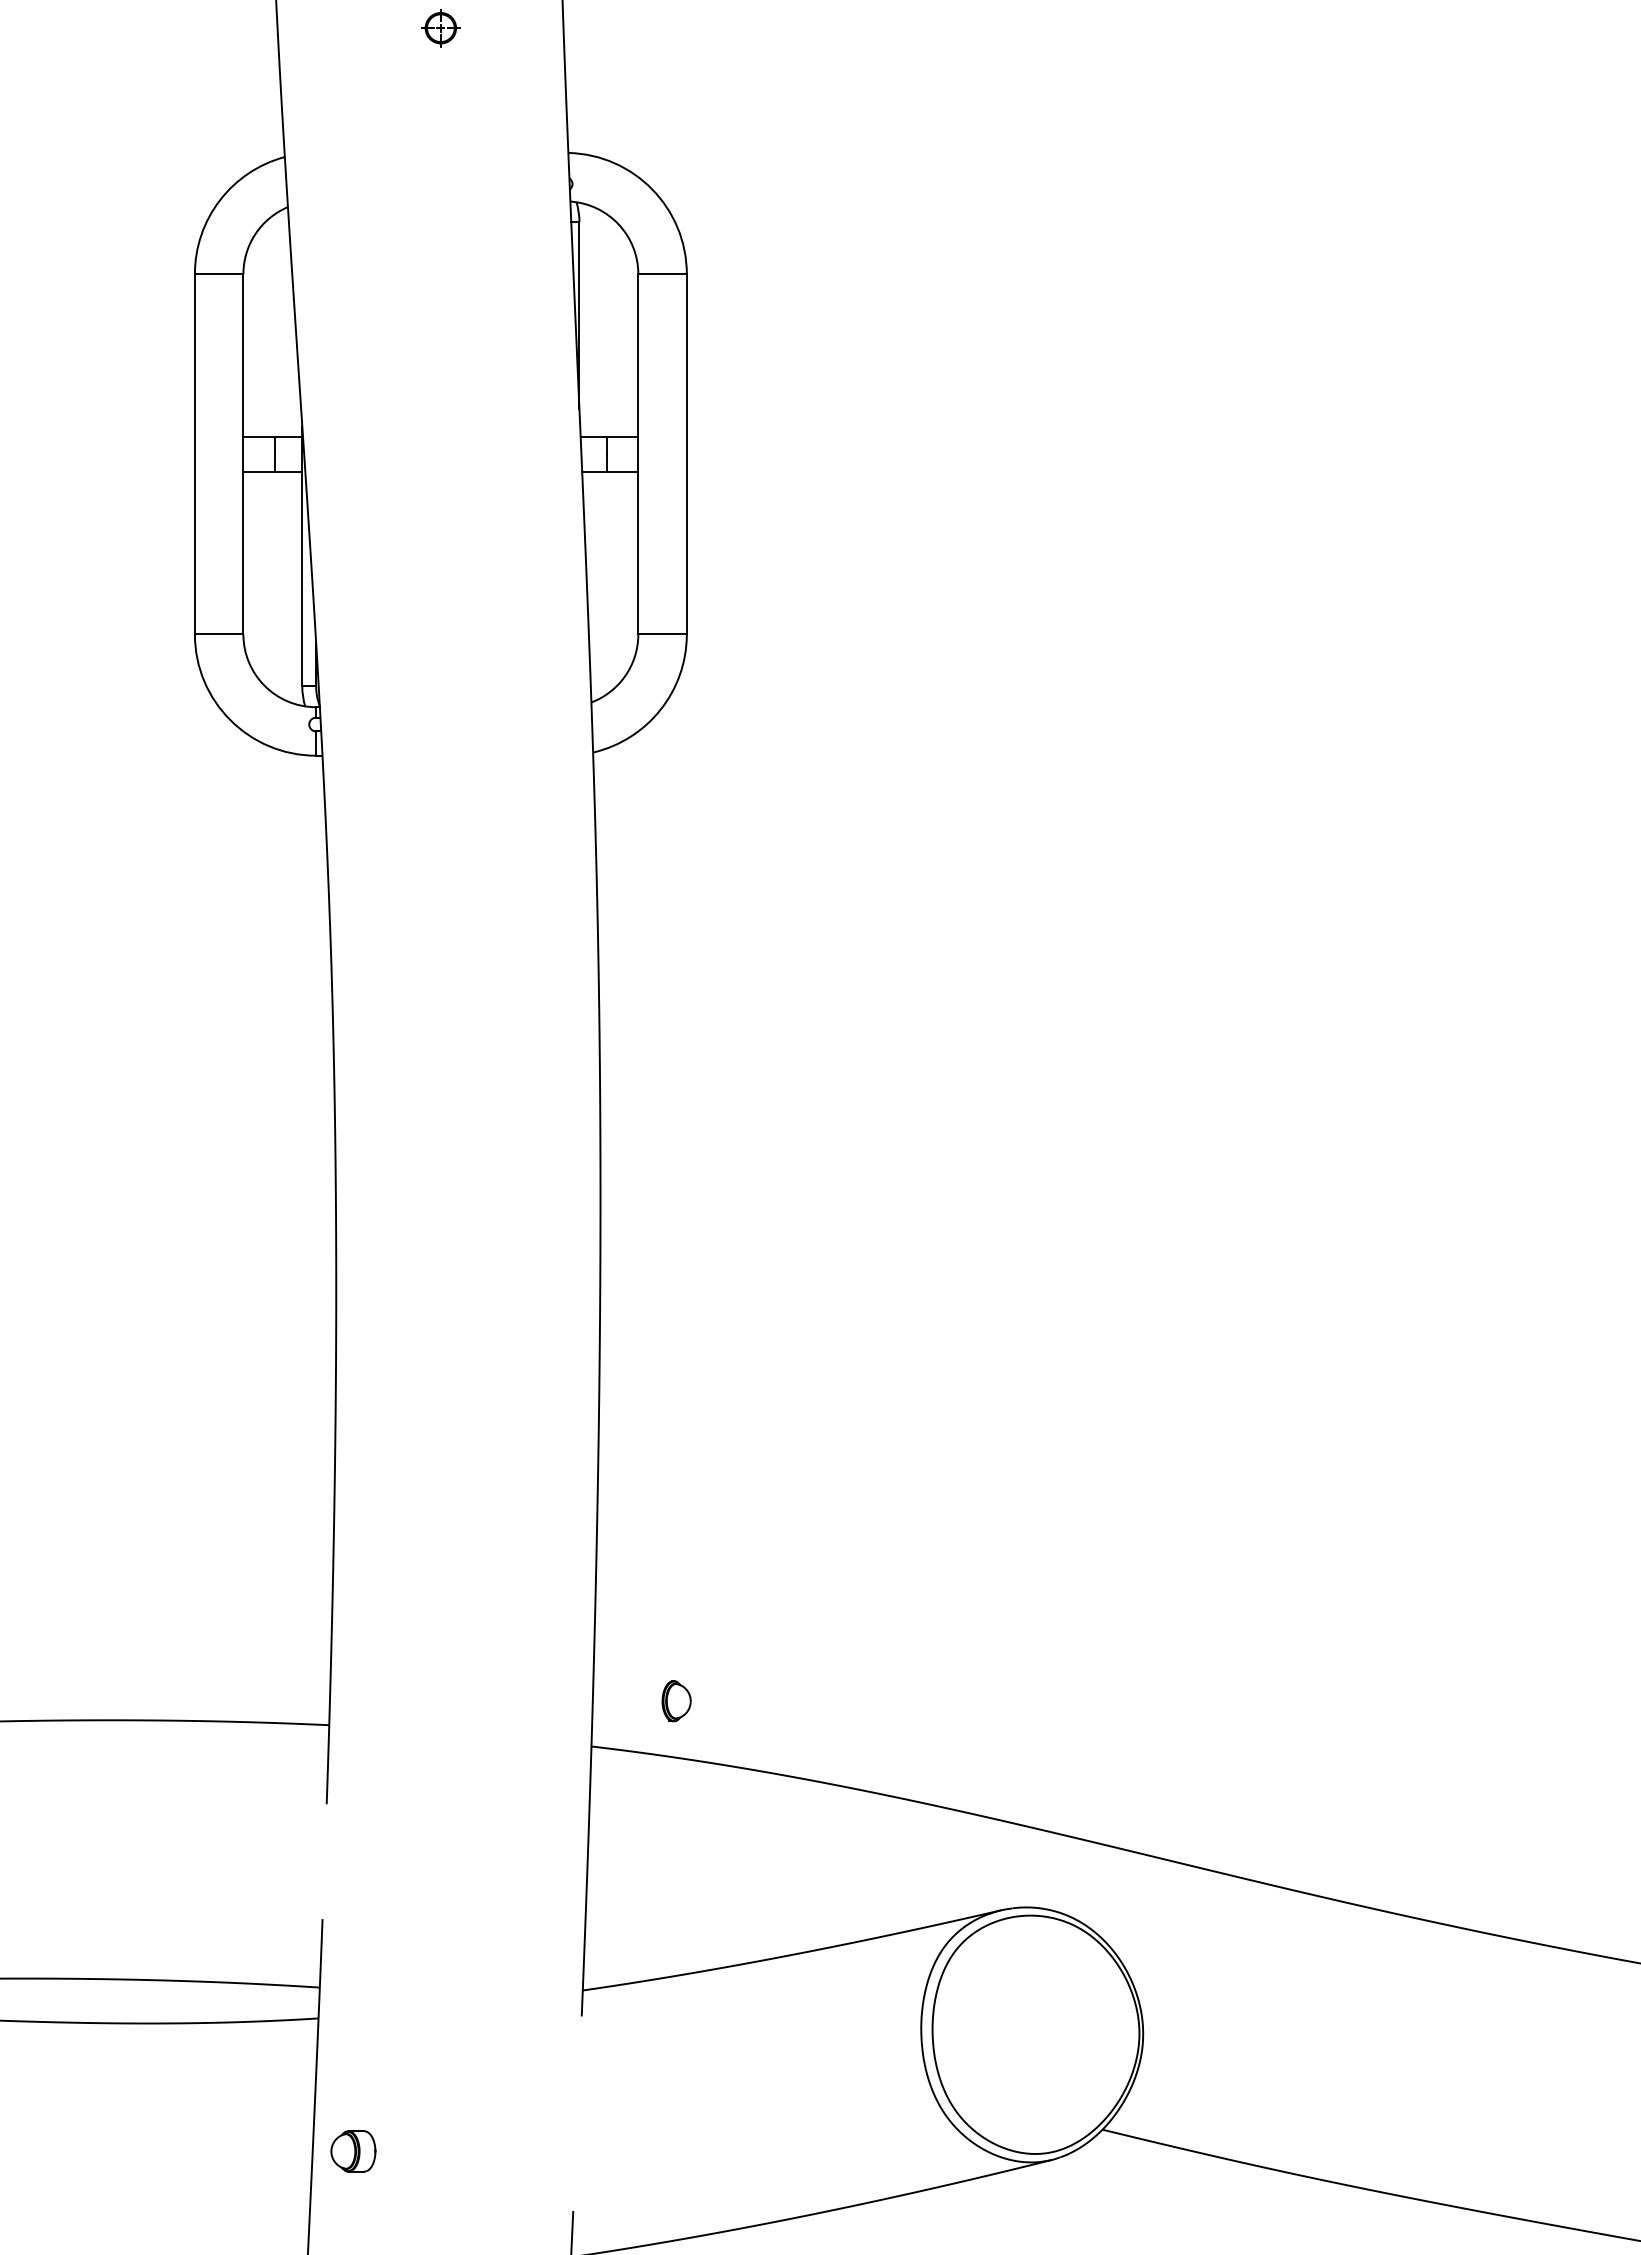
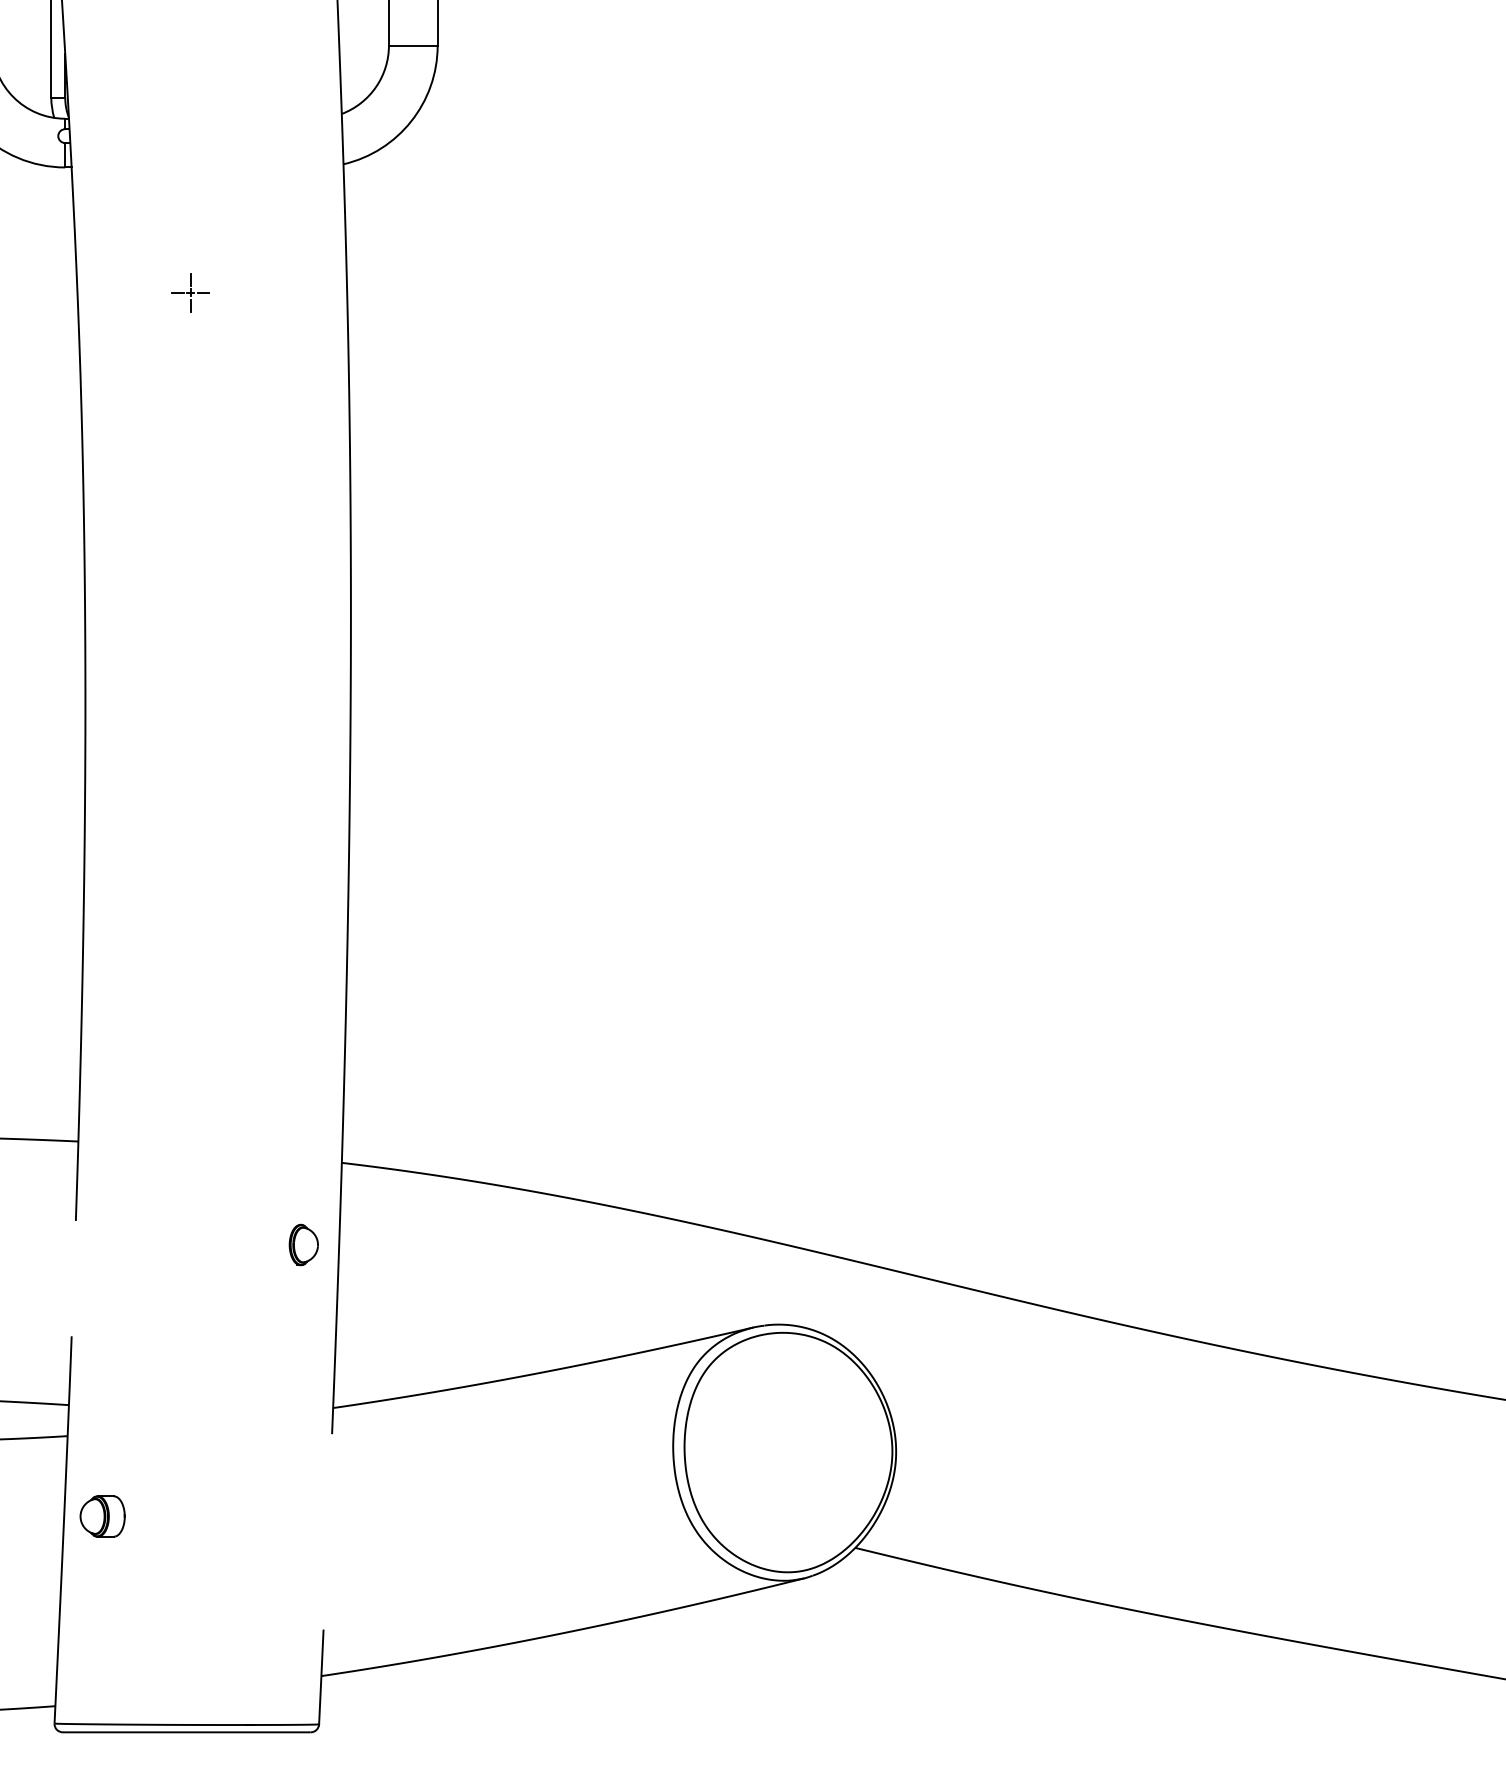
part: (440, 880) -> (190, 292), added
part: (676, 1701) -> (303, 1245), moved
part: (353, 2151) -> (102, 1516), moved

